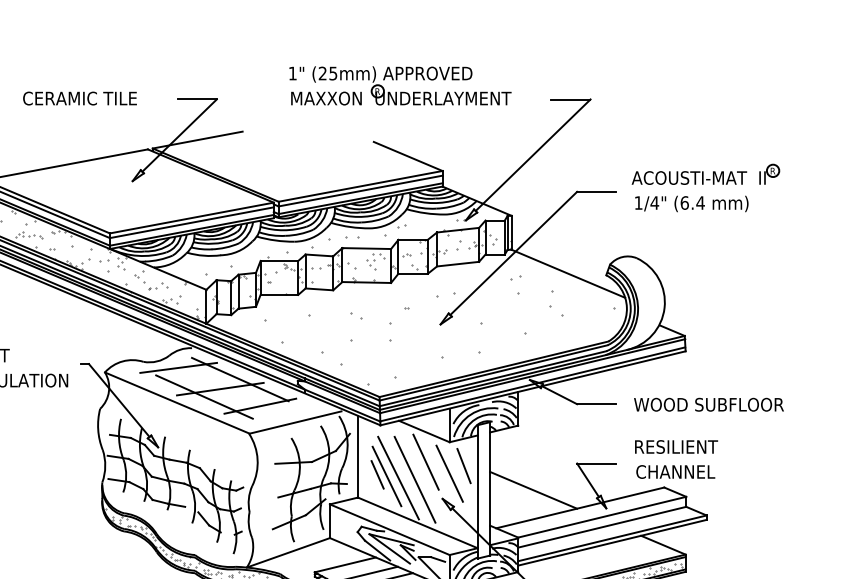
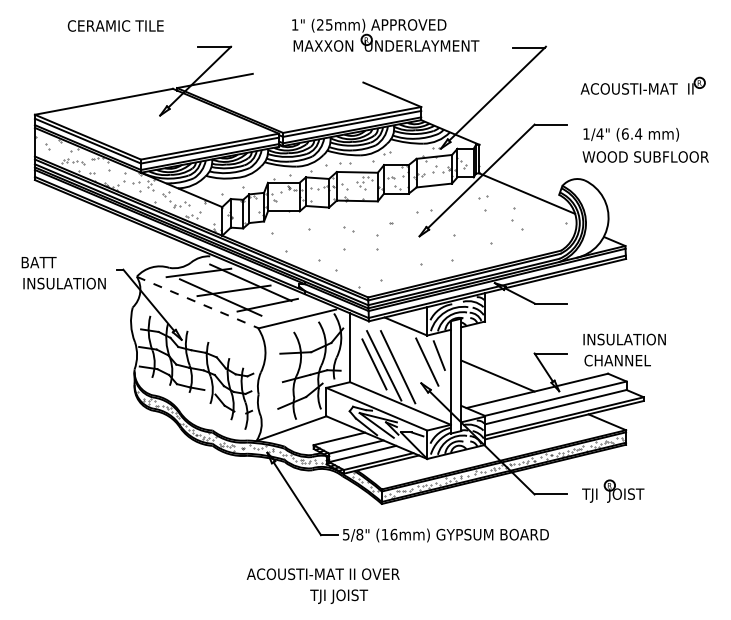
text: (79, 97) -> (115, 25), moved
part: (705, 173) -> (642, 85), moved
line: (178, 403) -> (198, 302), solid -> dashed
text: (708, 404) -> (645, 156), moved
text: (683, 446) -> (624, 339), RESILIENT -> INSULATION
line: (426, 462) -> (407, 352), removed
line: (377, 474) -> (366, 362), removed

